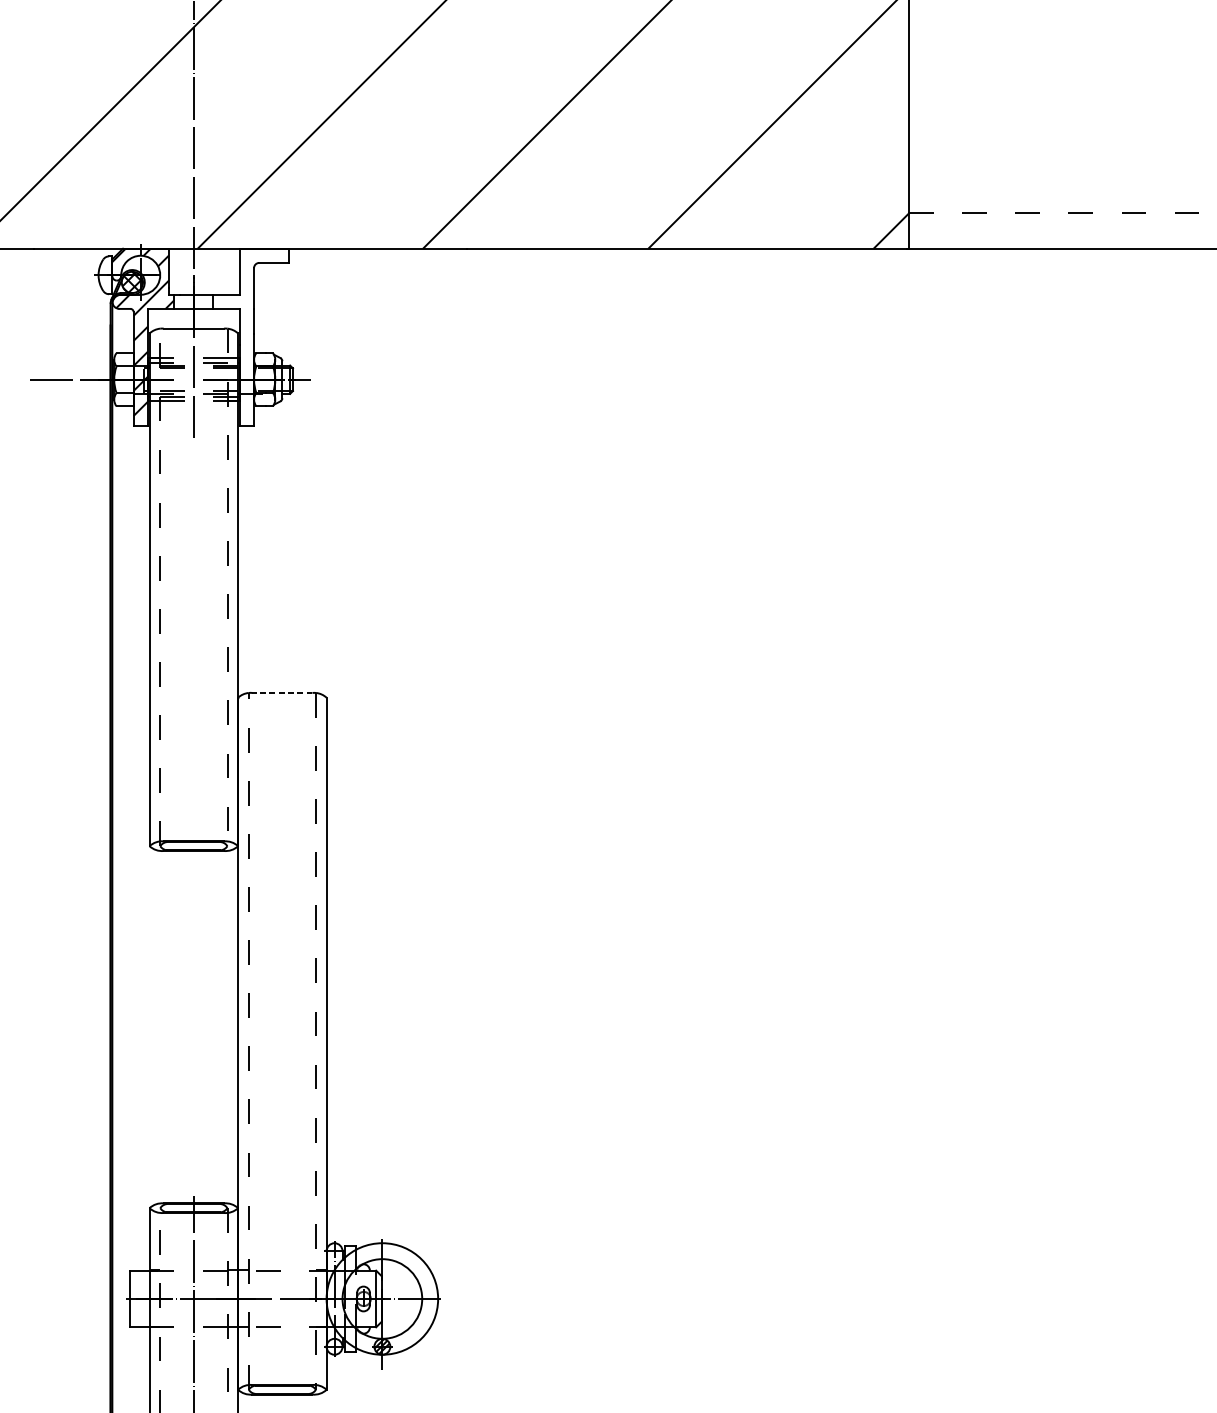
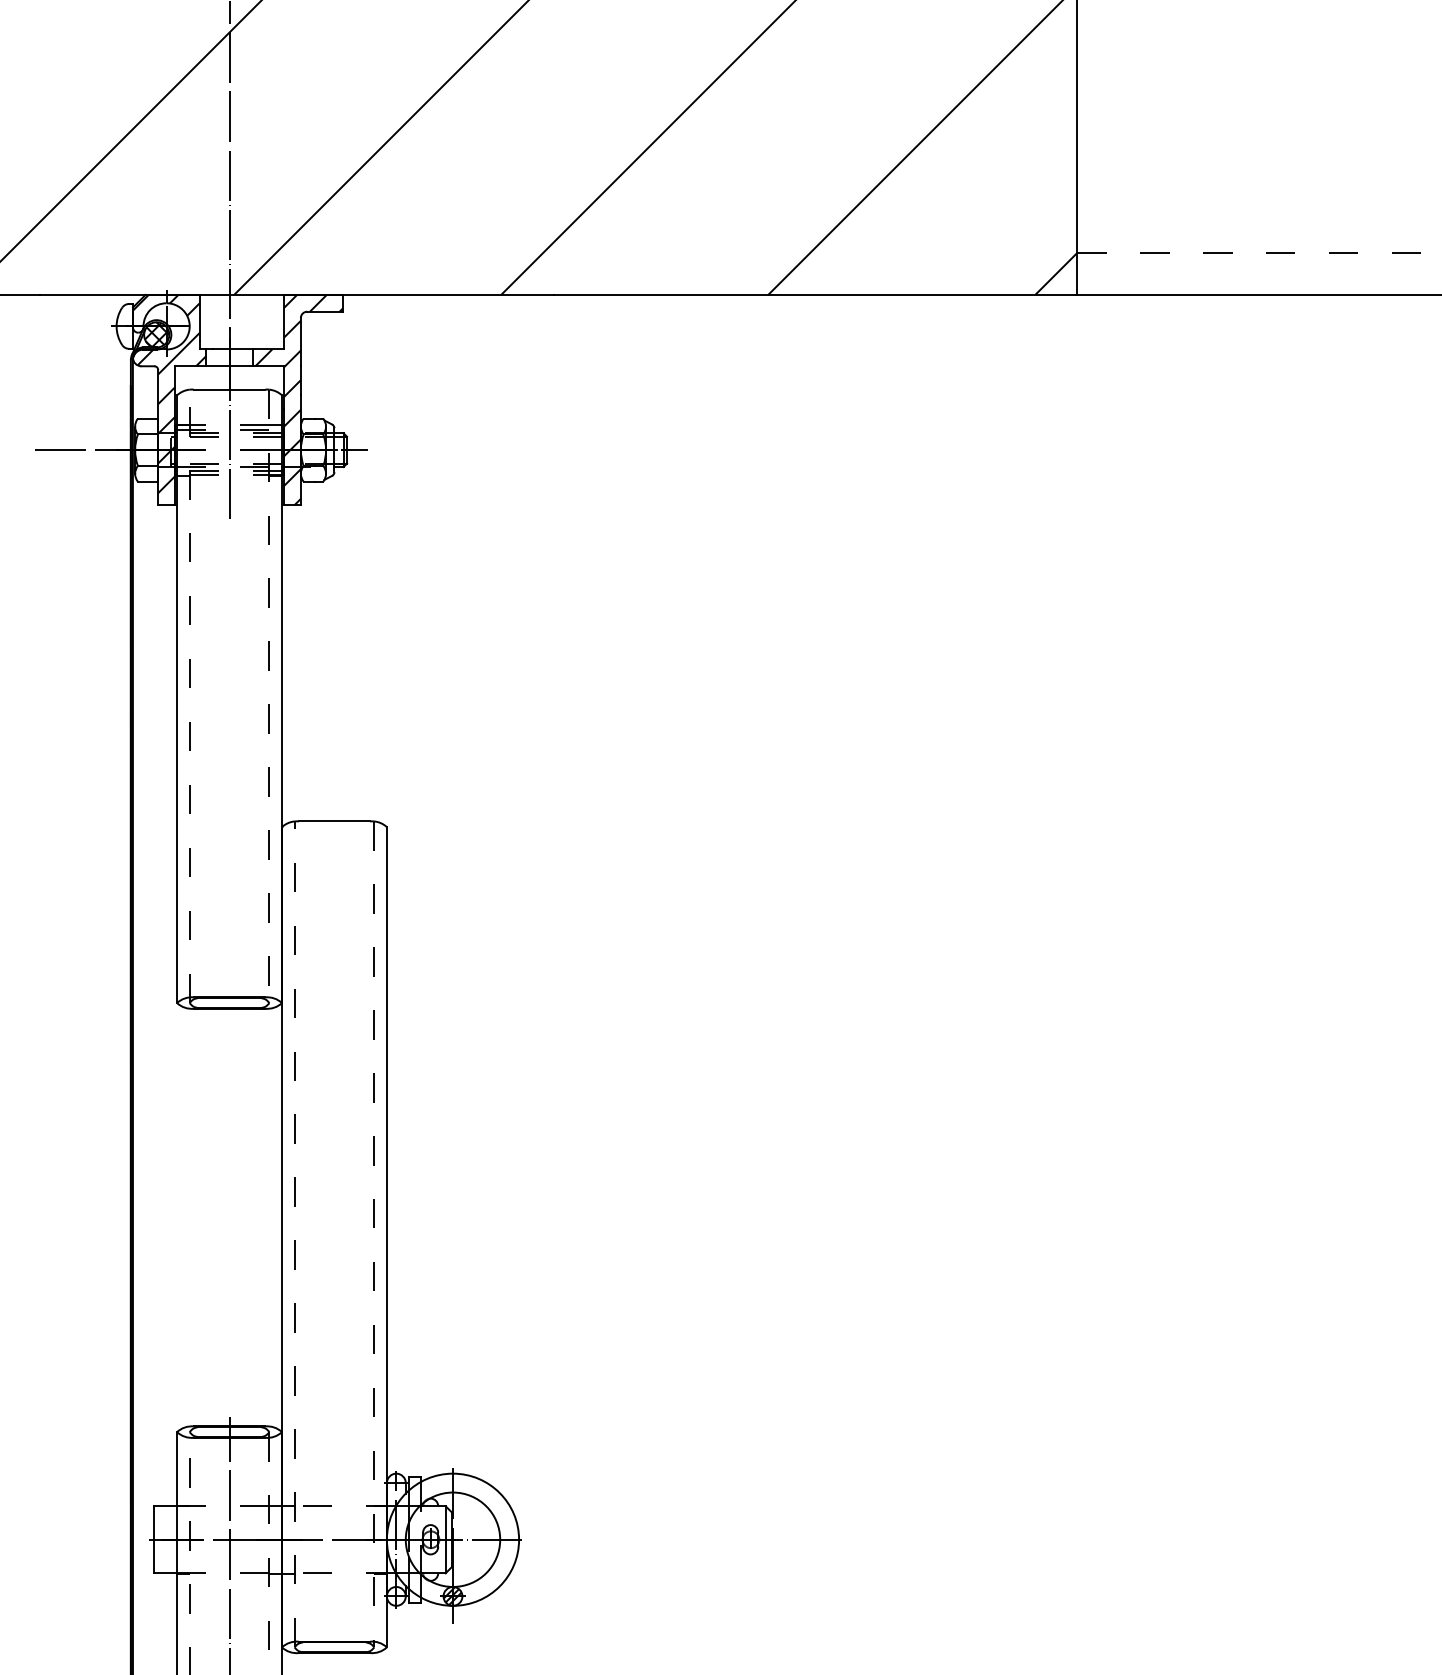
hatch: (252, 336) -> (298, 399), added
line: (282, 693) -> (334, 821), dashed -> solid

